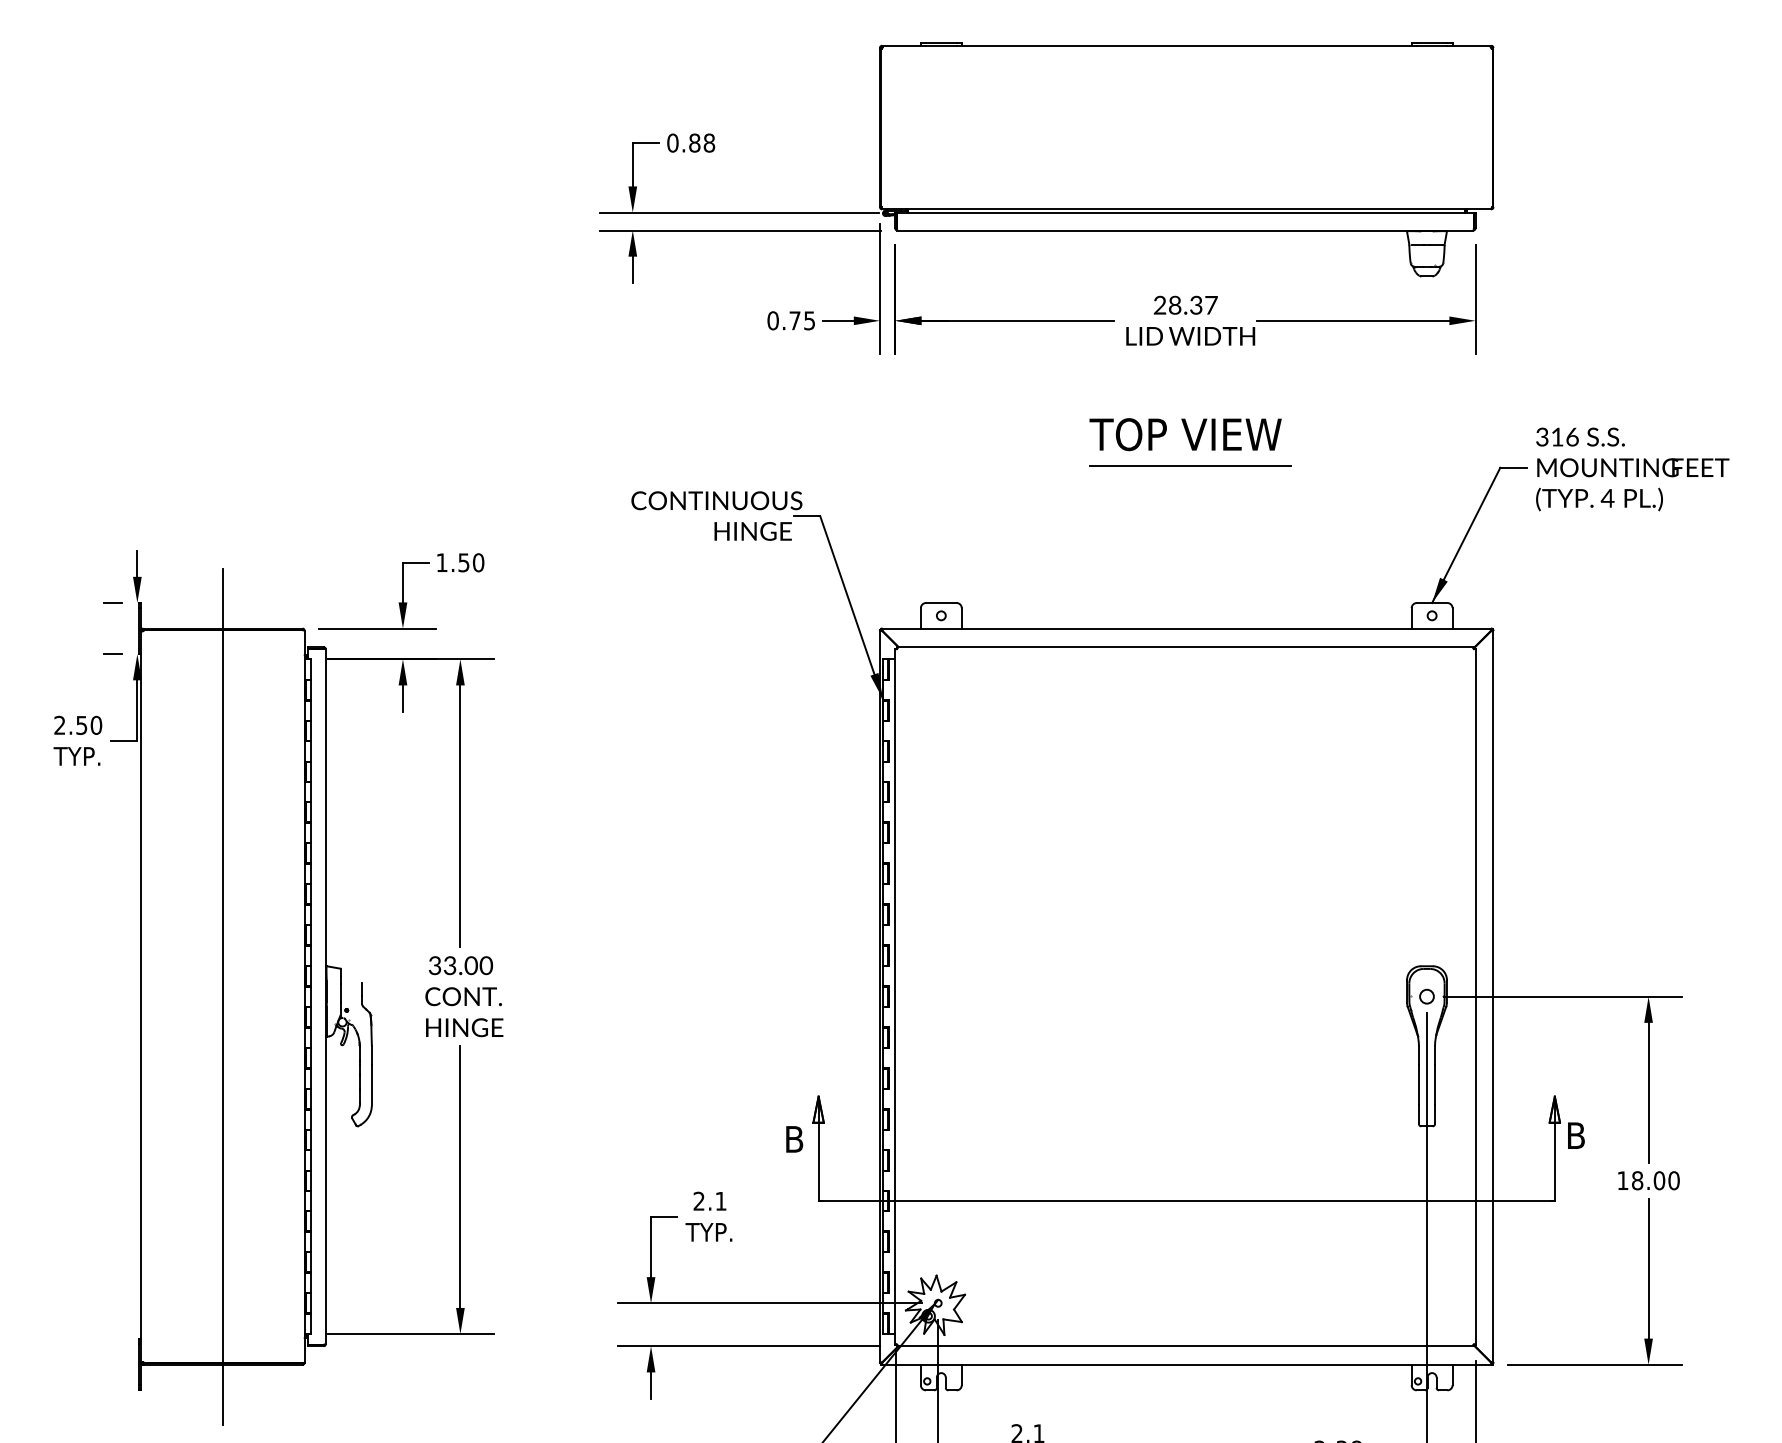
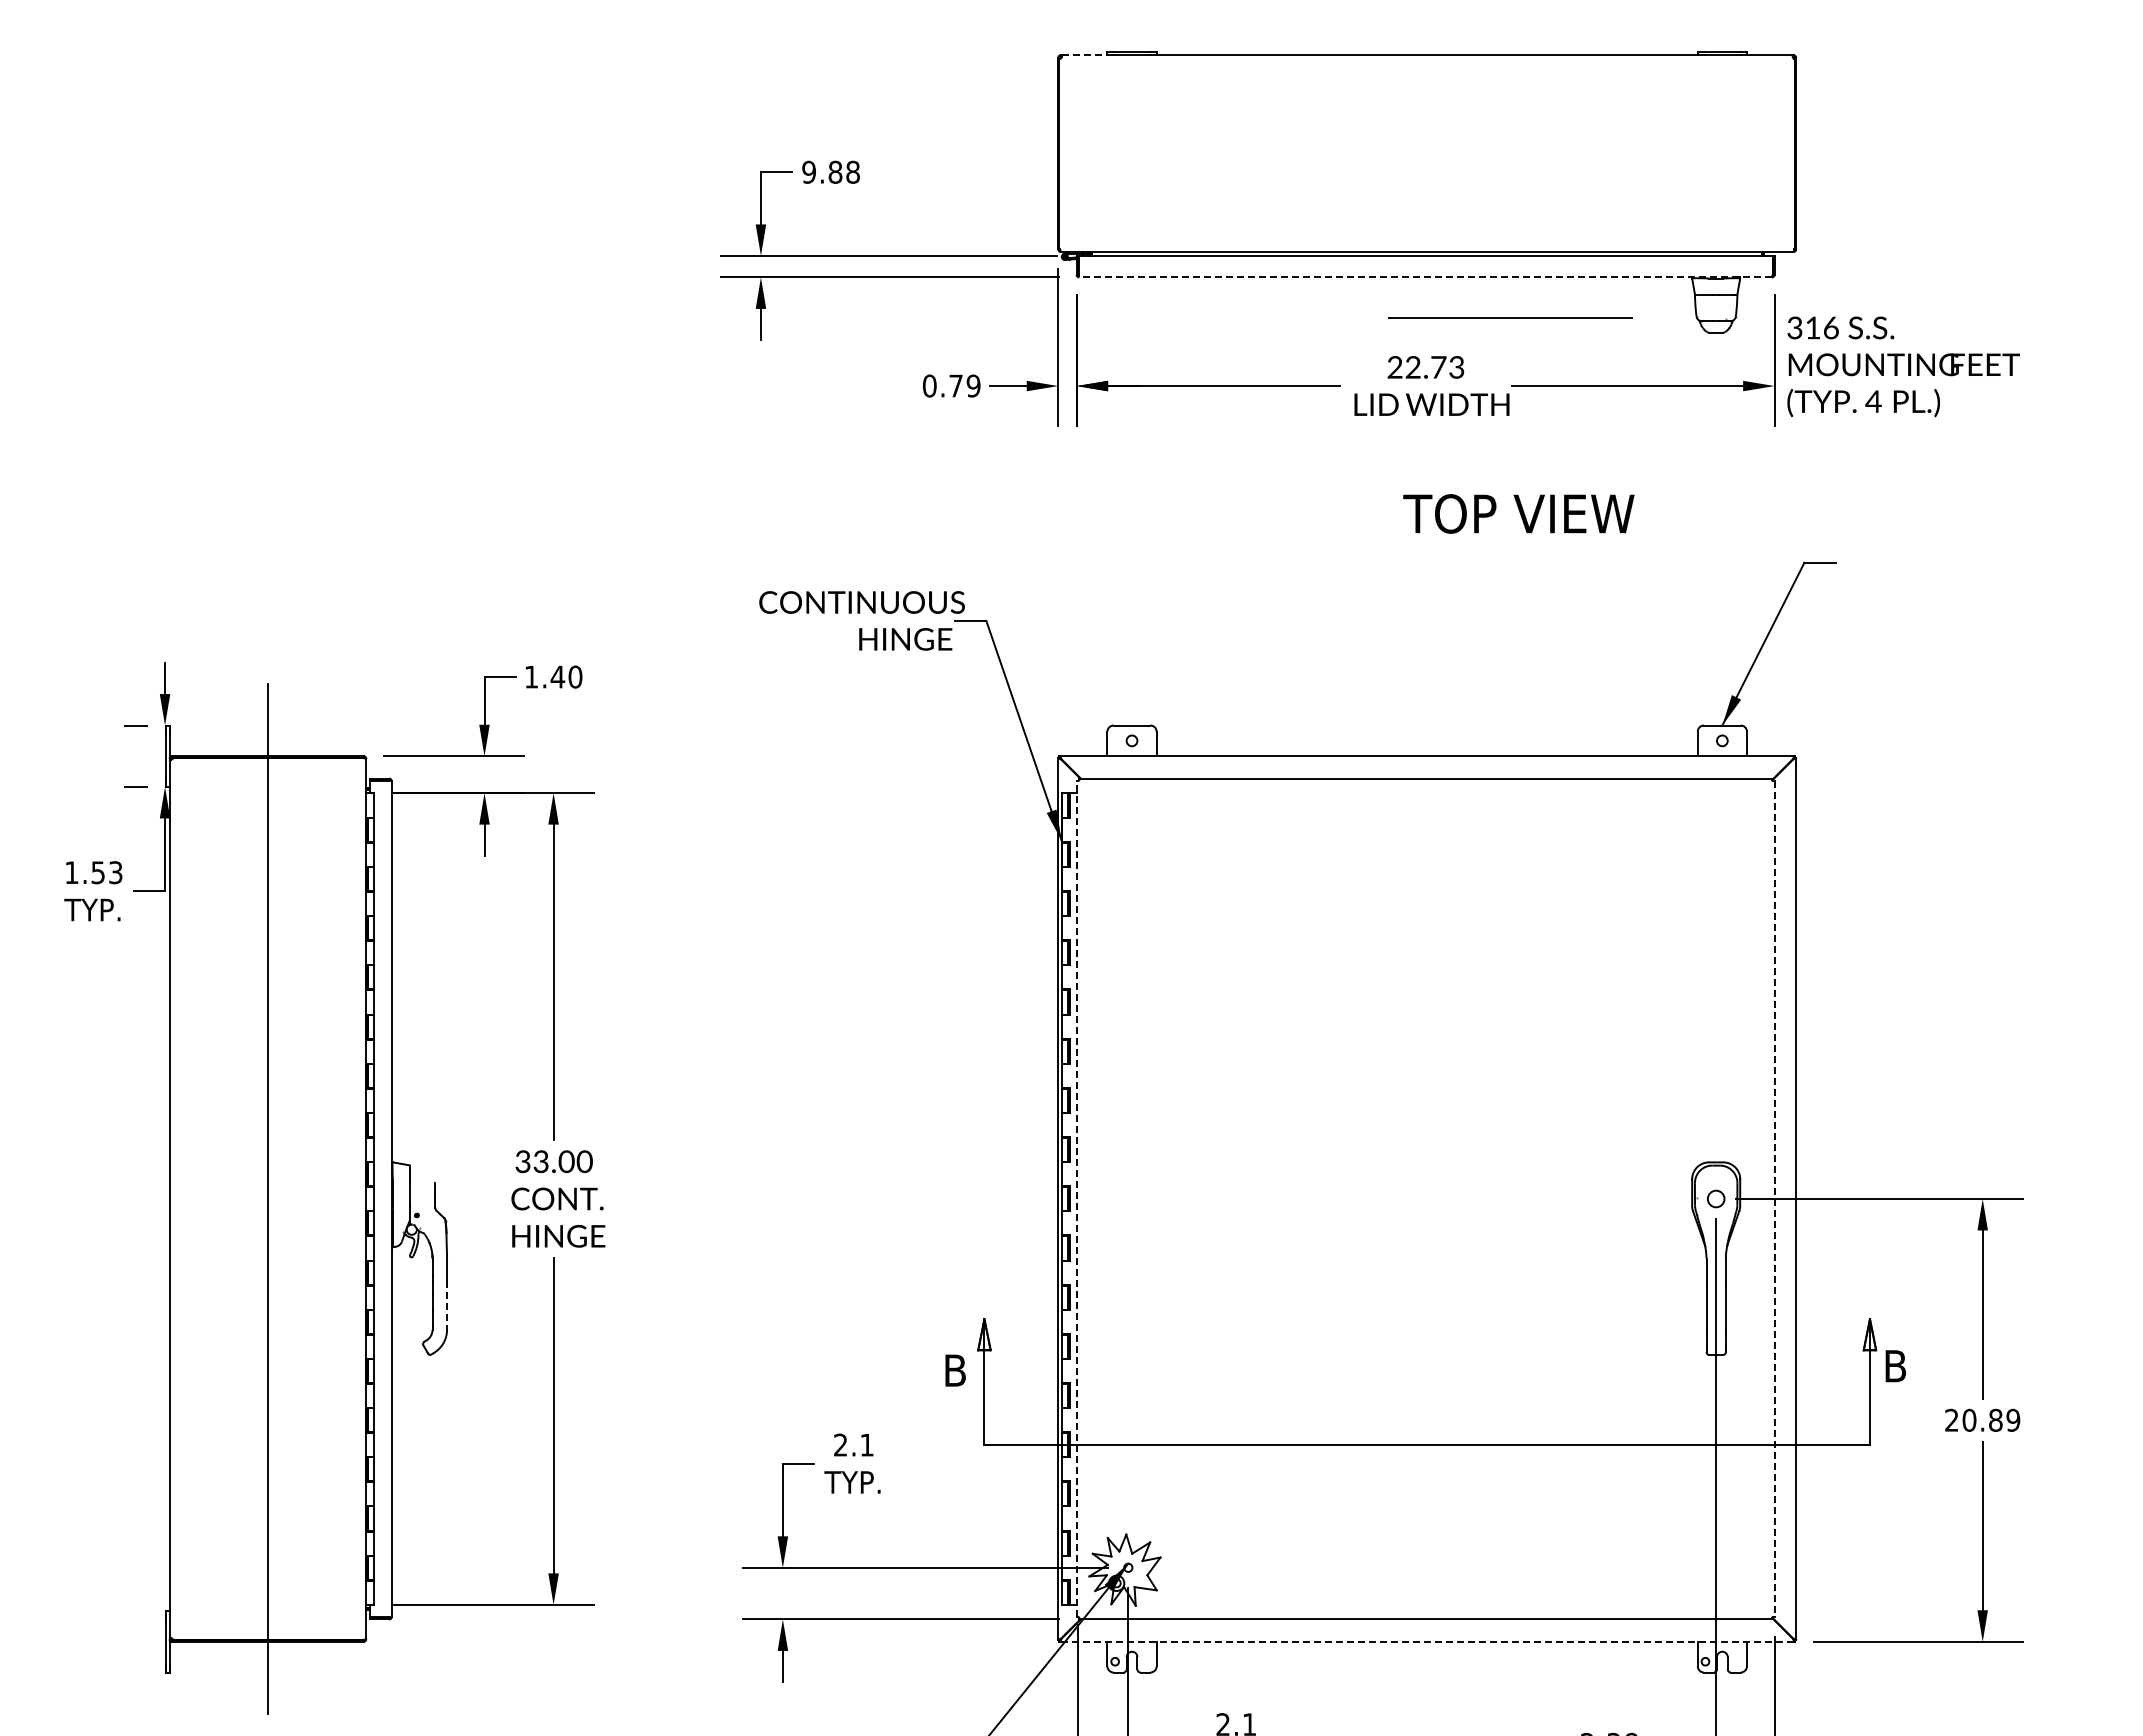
line: (901, 45) -> (1084, 55), solid -> dashed
text: (673, 143) -> (809, 172), 0.88 -> 9.88
line: (1185, 230) -> (1425, 277), solid -> dashed
text: (1192, 305) -> (1434, 367), 28.37 -> 22.73
text: (809, 320) -> (973, 385), 0.75 -> 0.79
text: (1185, 434) -> (1518, 513), moved
line: (1190, 465) -> (1510, 317), moved
text: (1632, 469) -> (1903, 366), moved
text: (463, 562) -> (557, 676), 1.50 -> 1.40
text: (77, 725) -> (93, 872), 2.50 -> 1.53
line: (895, 996) -> (1076, 1198), solid -> dashed
line: (1475, 997) -> (1774, 1199), solid -> dashed
line: (372, 1086) -> (447, 1306), solid -> dashed
text: (1648, 1180) -> (1982, 1419), 18.00 -> 20.89
line: (1186, 1364) -> (1427, 1641), solid -> dashed

